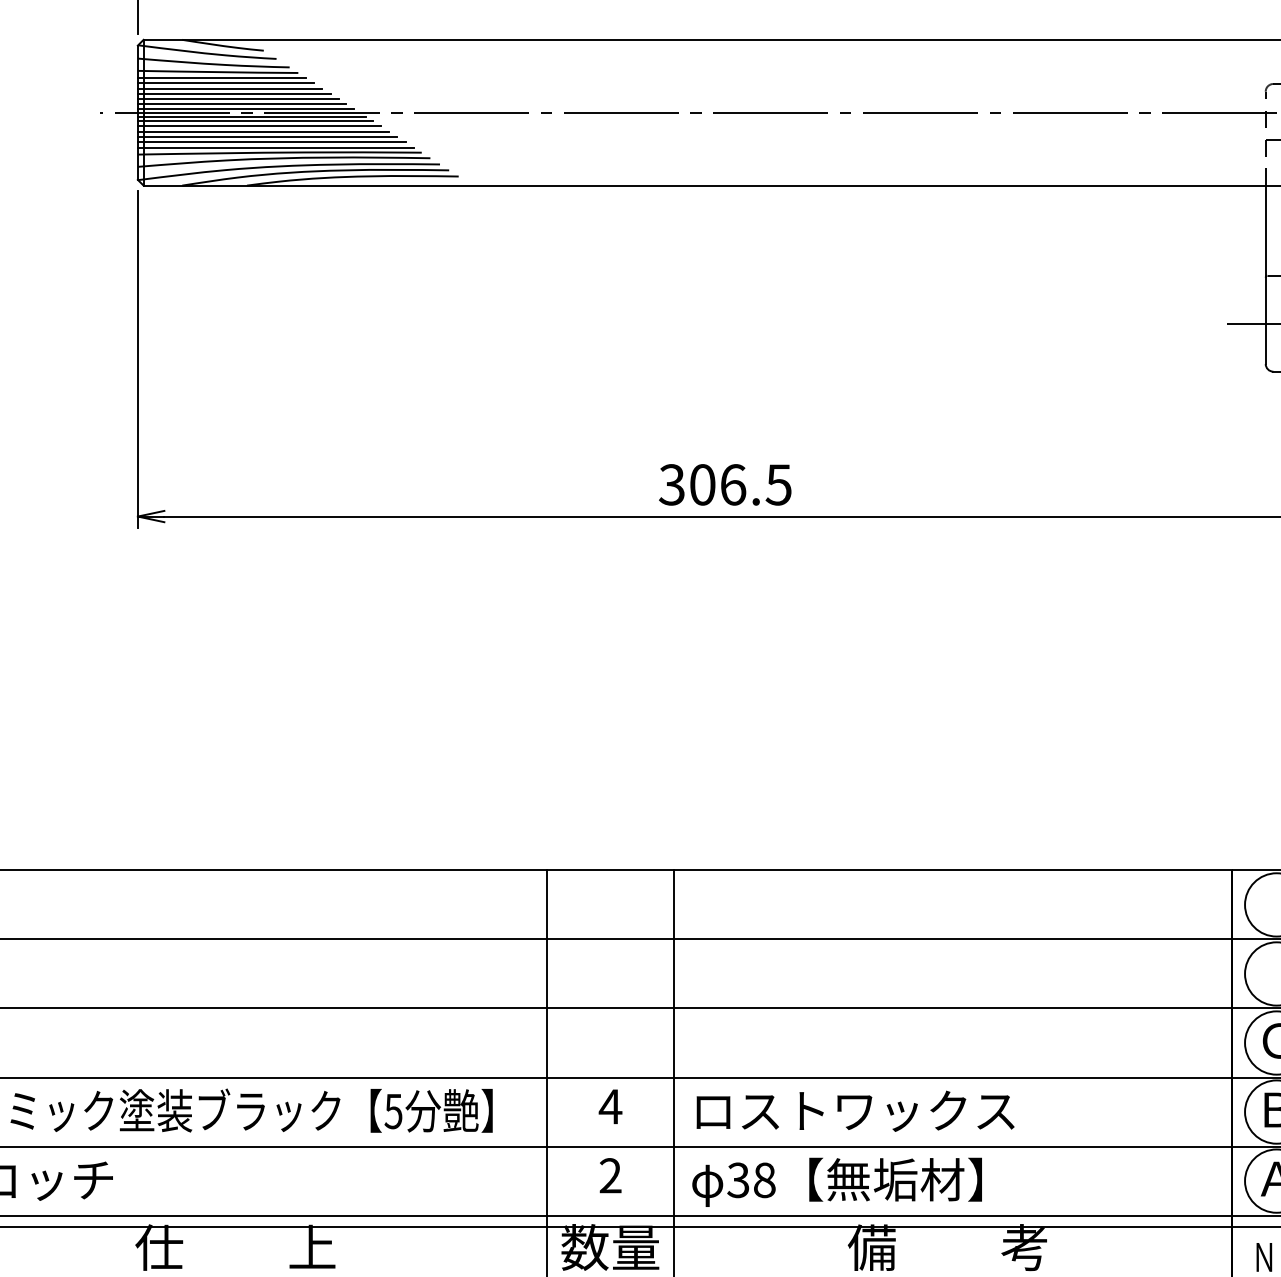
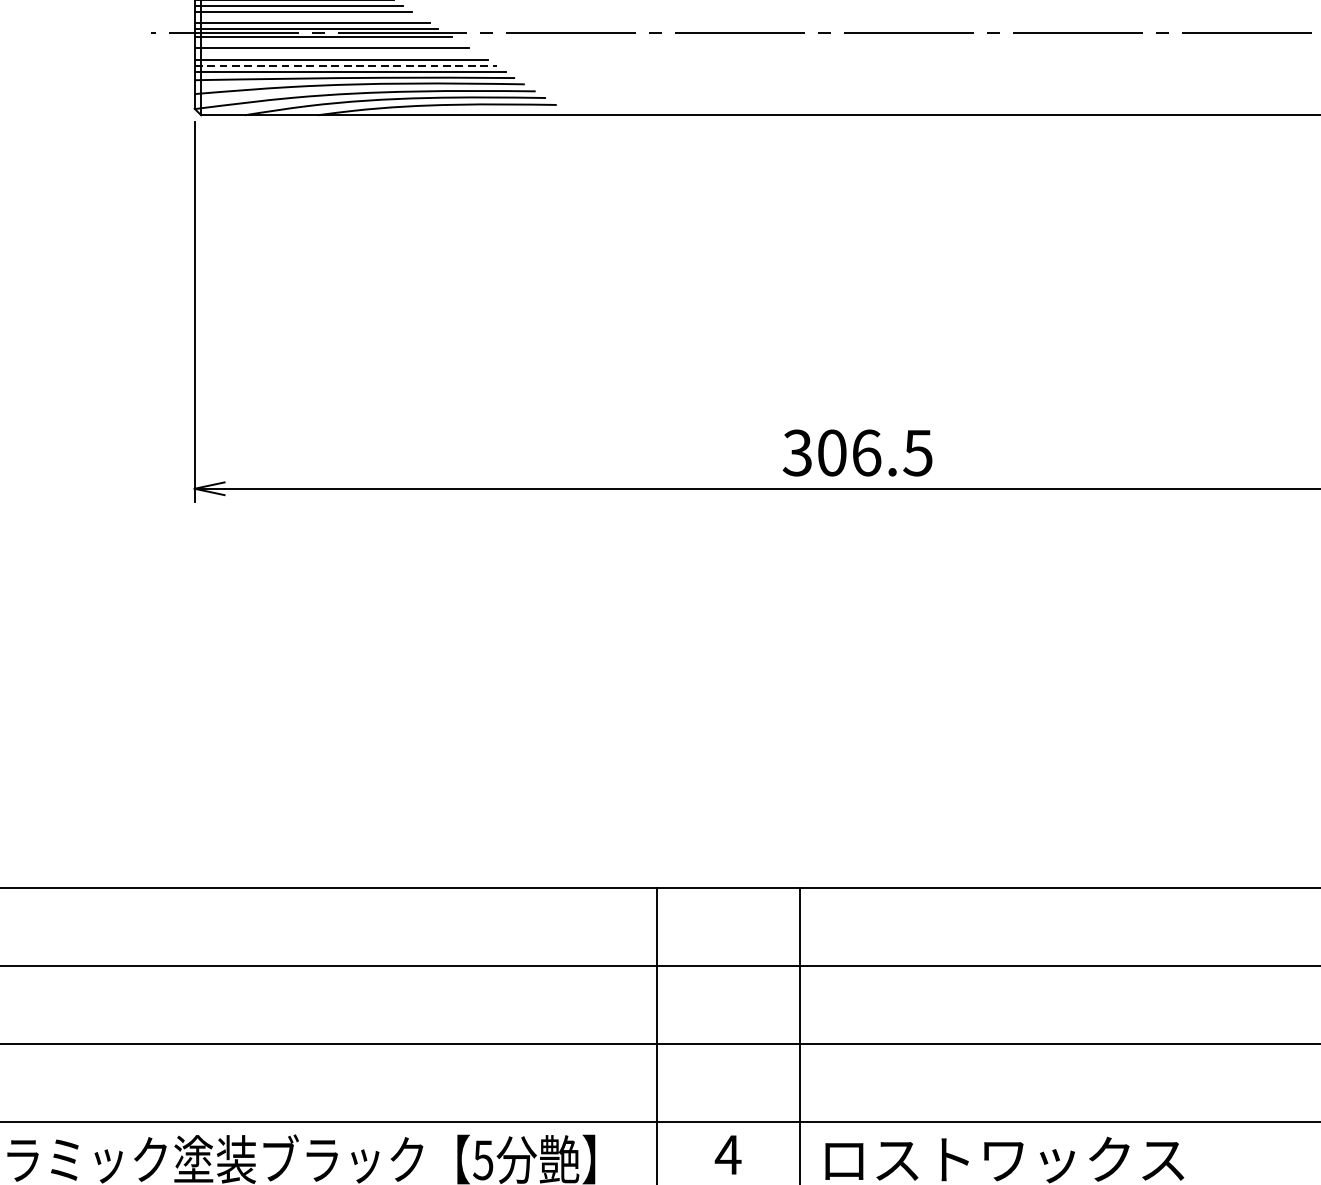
line: (237, 99) -> (307, 18), removed
line: (255, 121) -> (327, 42), removed
line: (263, 131) -> (336, 54), removed
line: (271, 142) -> (345, 66), solid -> dashed

